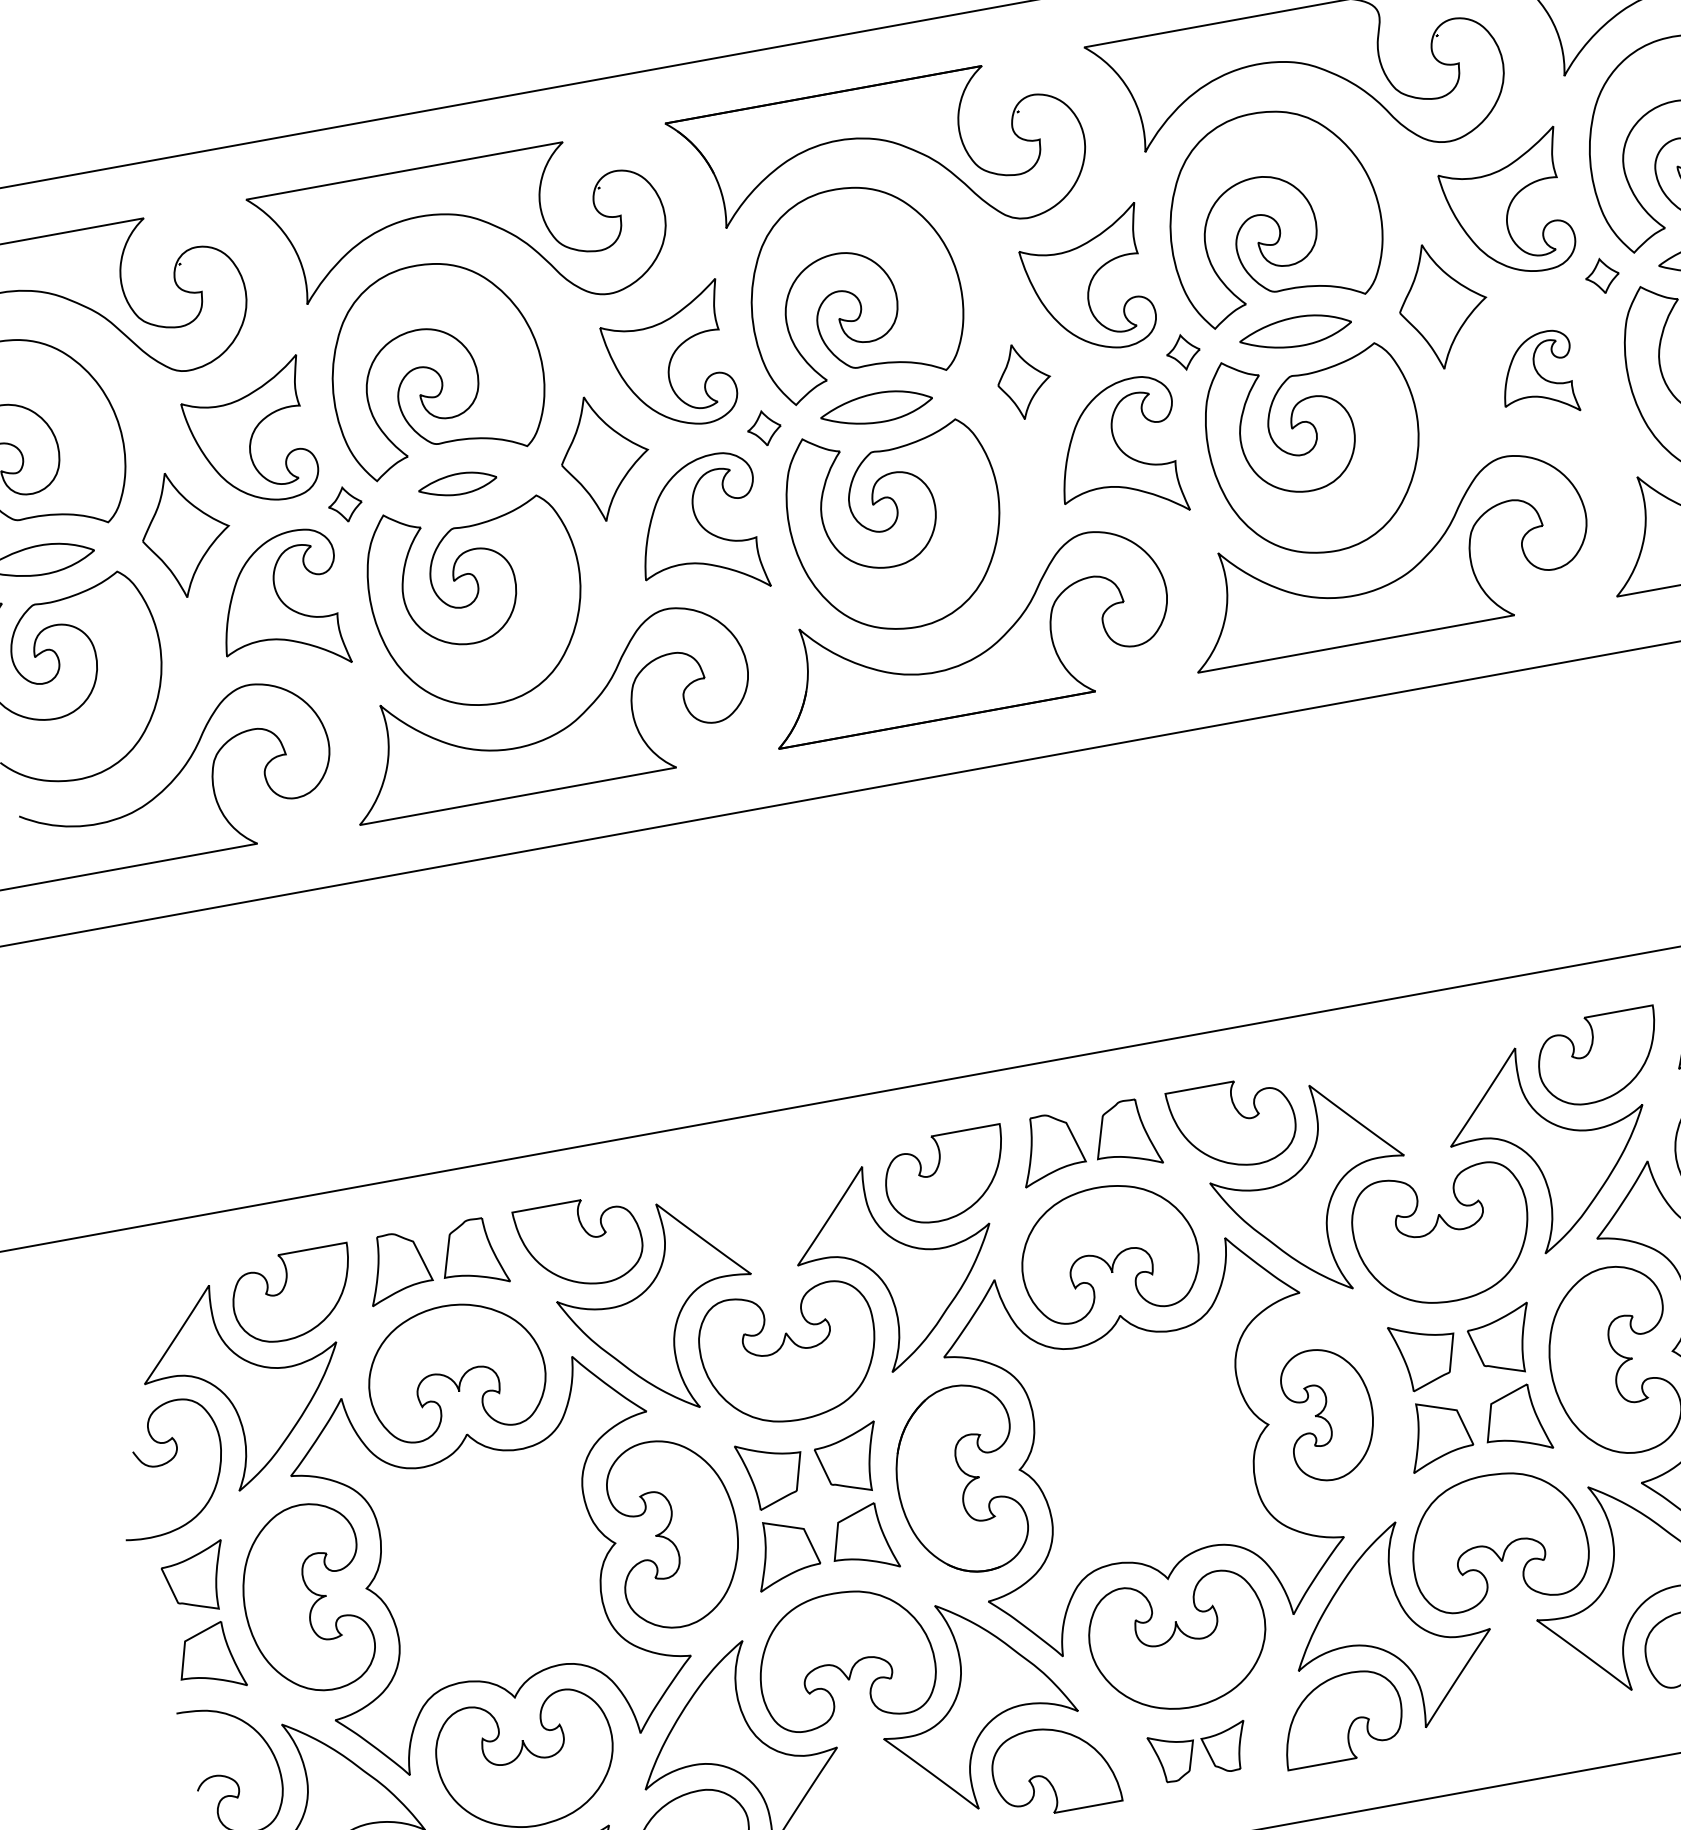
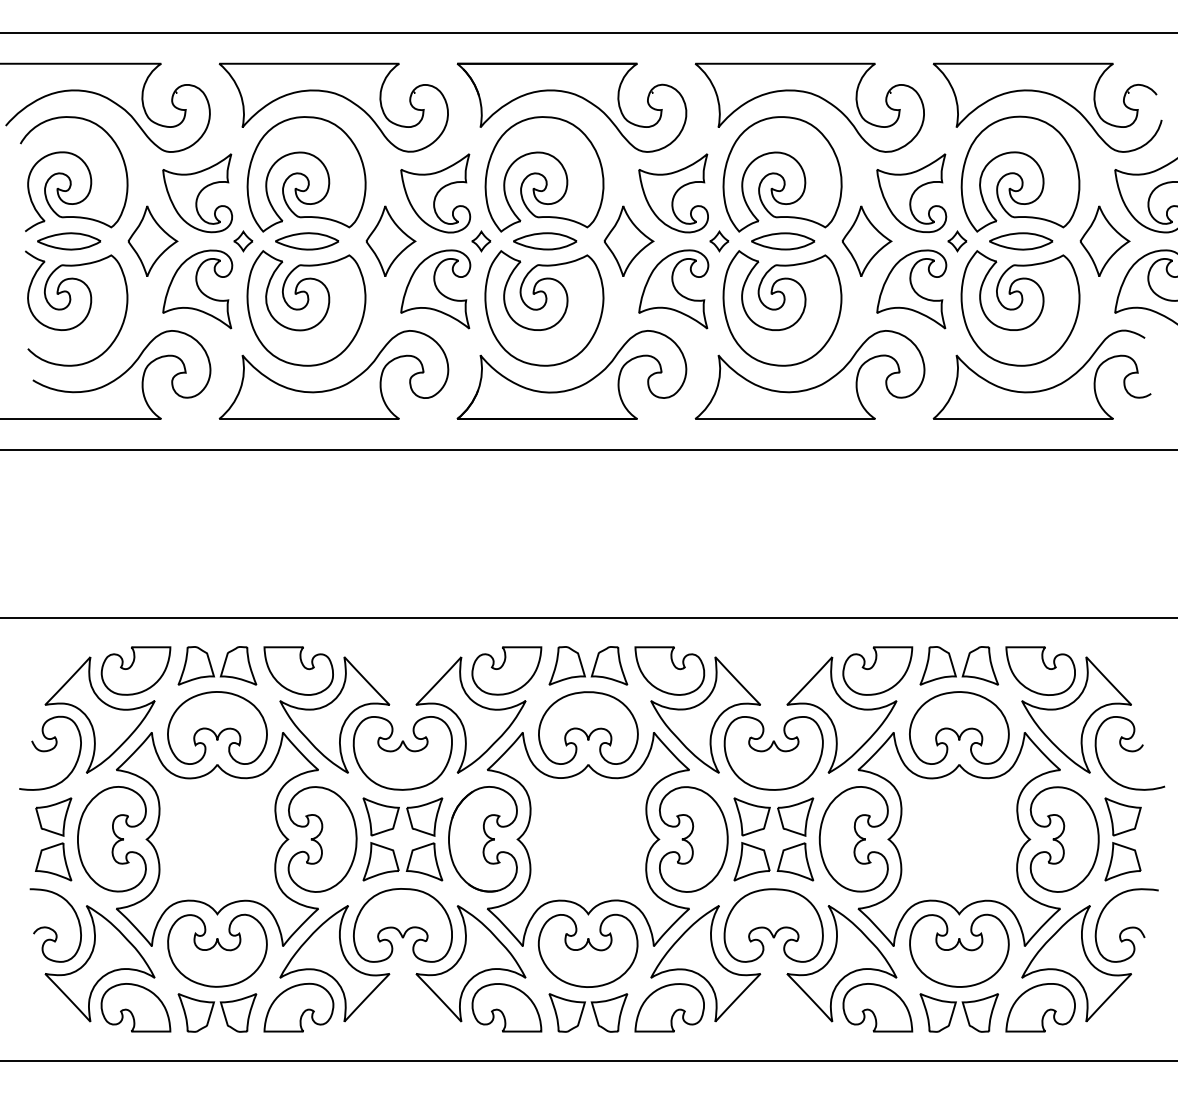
part: (1536, 375) -> (911, 289), size x1.67
part: (1023, 379) -> (628, 240), size x1.67
part: (458, 484) -> (307, 241), size x1.43
part: (1329, 1413) -> (693, 839), size x1.43
part: (1199, 1751) -> (588, 1012), size x1.43

